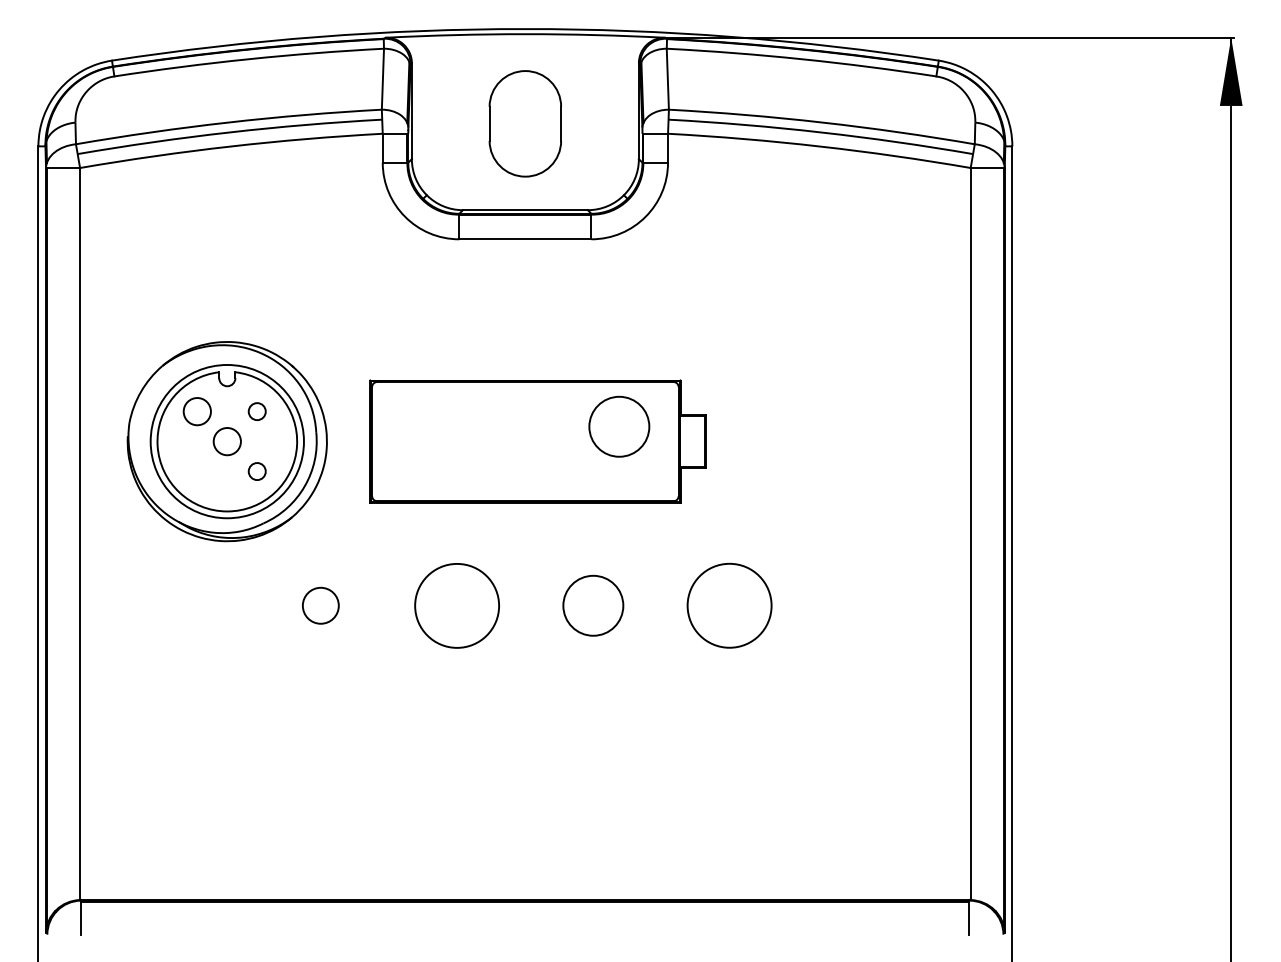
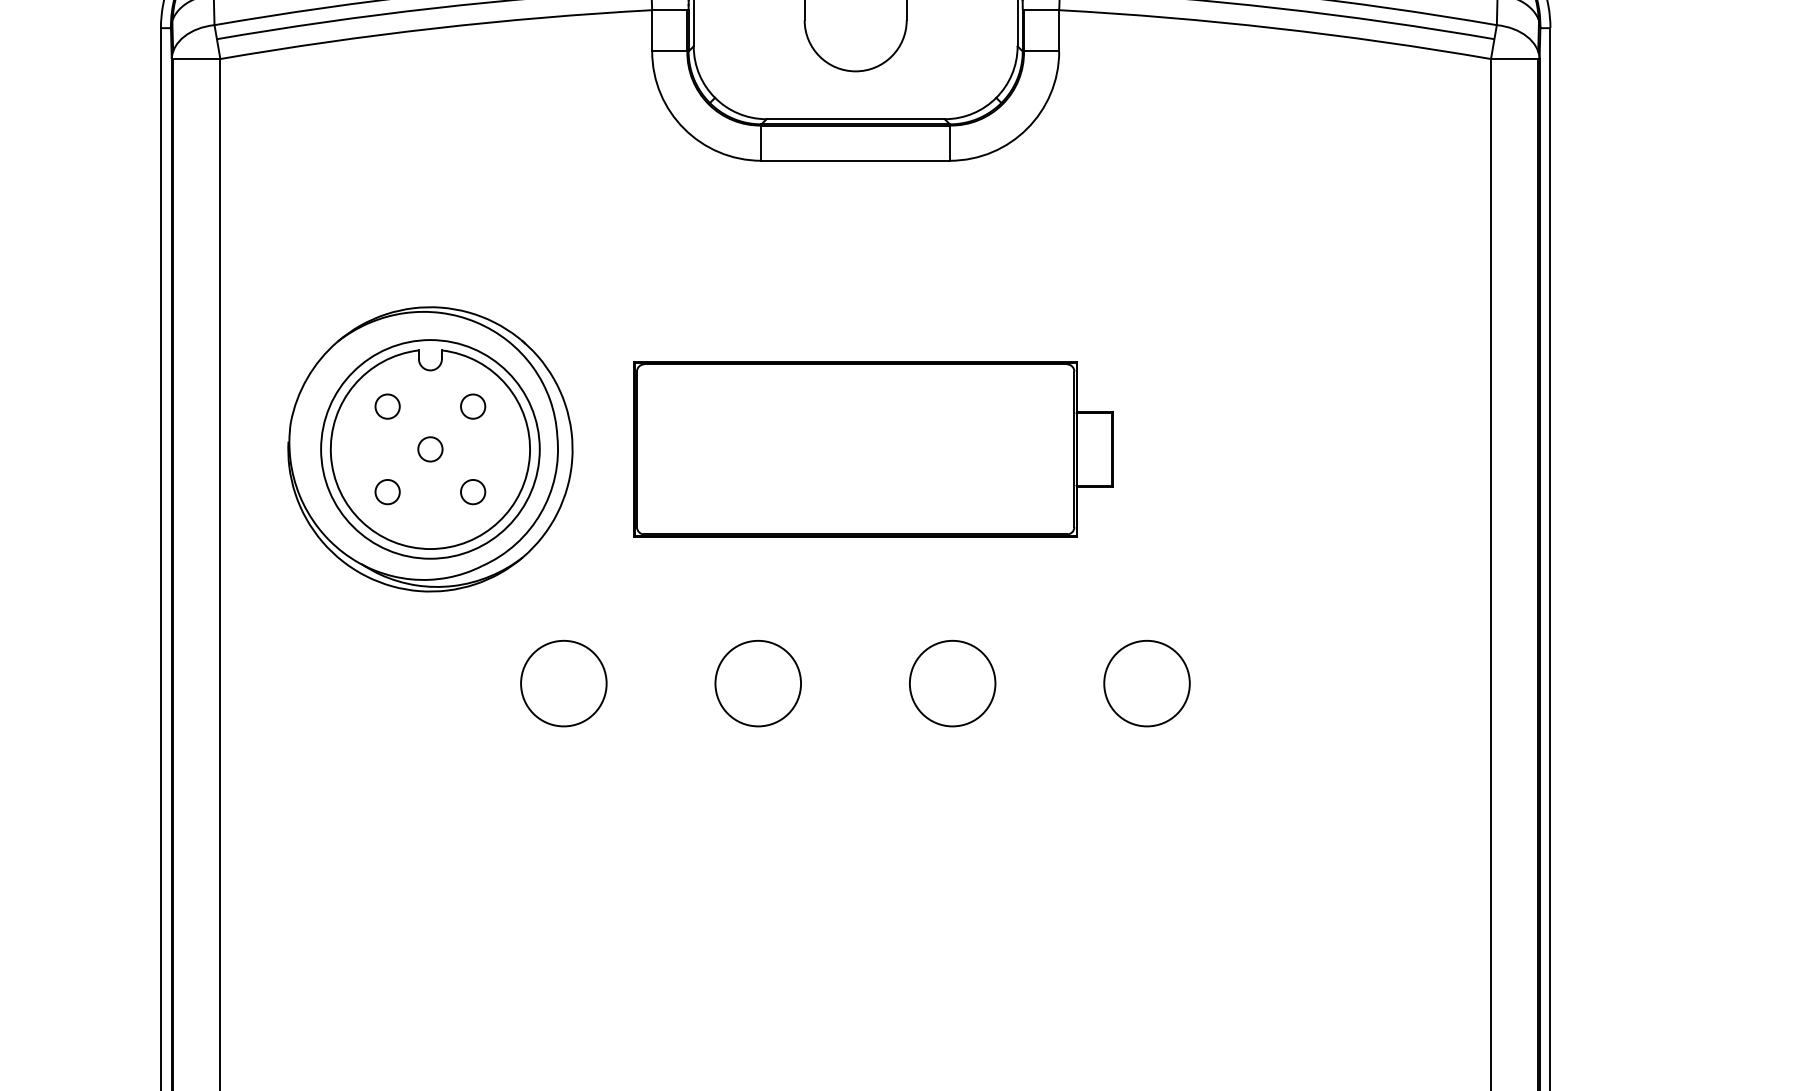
circle: (196, 411) -> (386, 406), size x0.62
circle: (619, 426) -> (989, 427), removed
circle: (226, 441) -> (429, 449), size x0.62
circle: (197, 471) -> (387, 492), added
circle: (320, 605) -> (563, 683), size x1.67
circle: (456, 605) -> (757, 683), size x0.71
circle: (729, 605) -> (1146, 683), size x0.71

